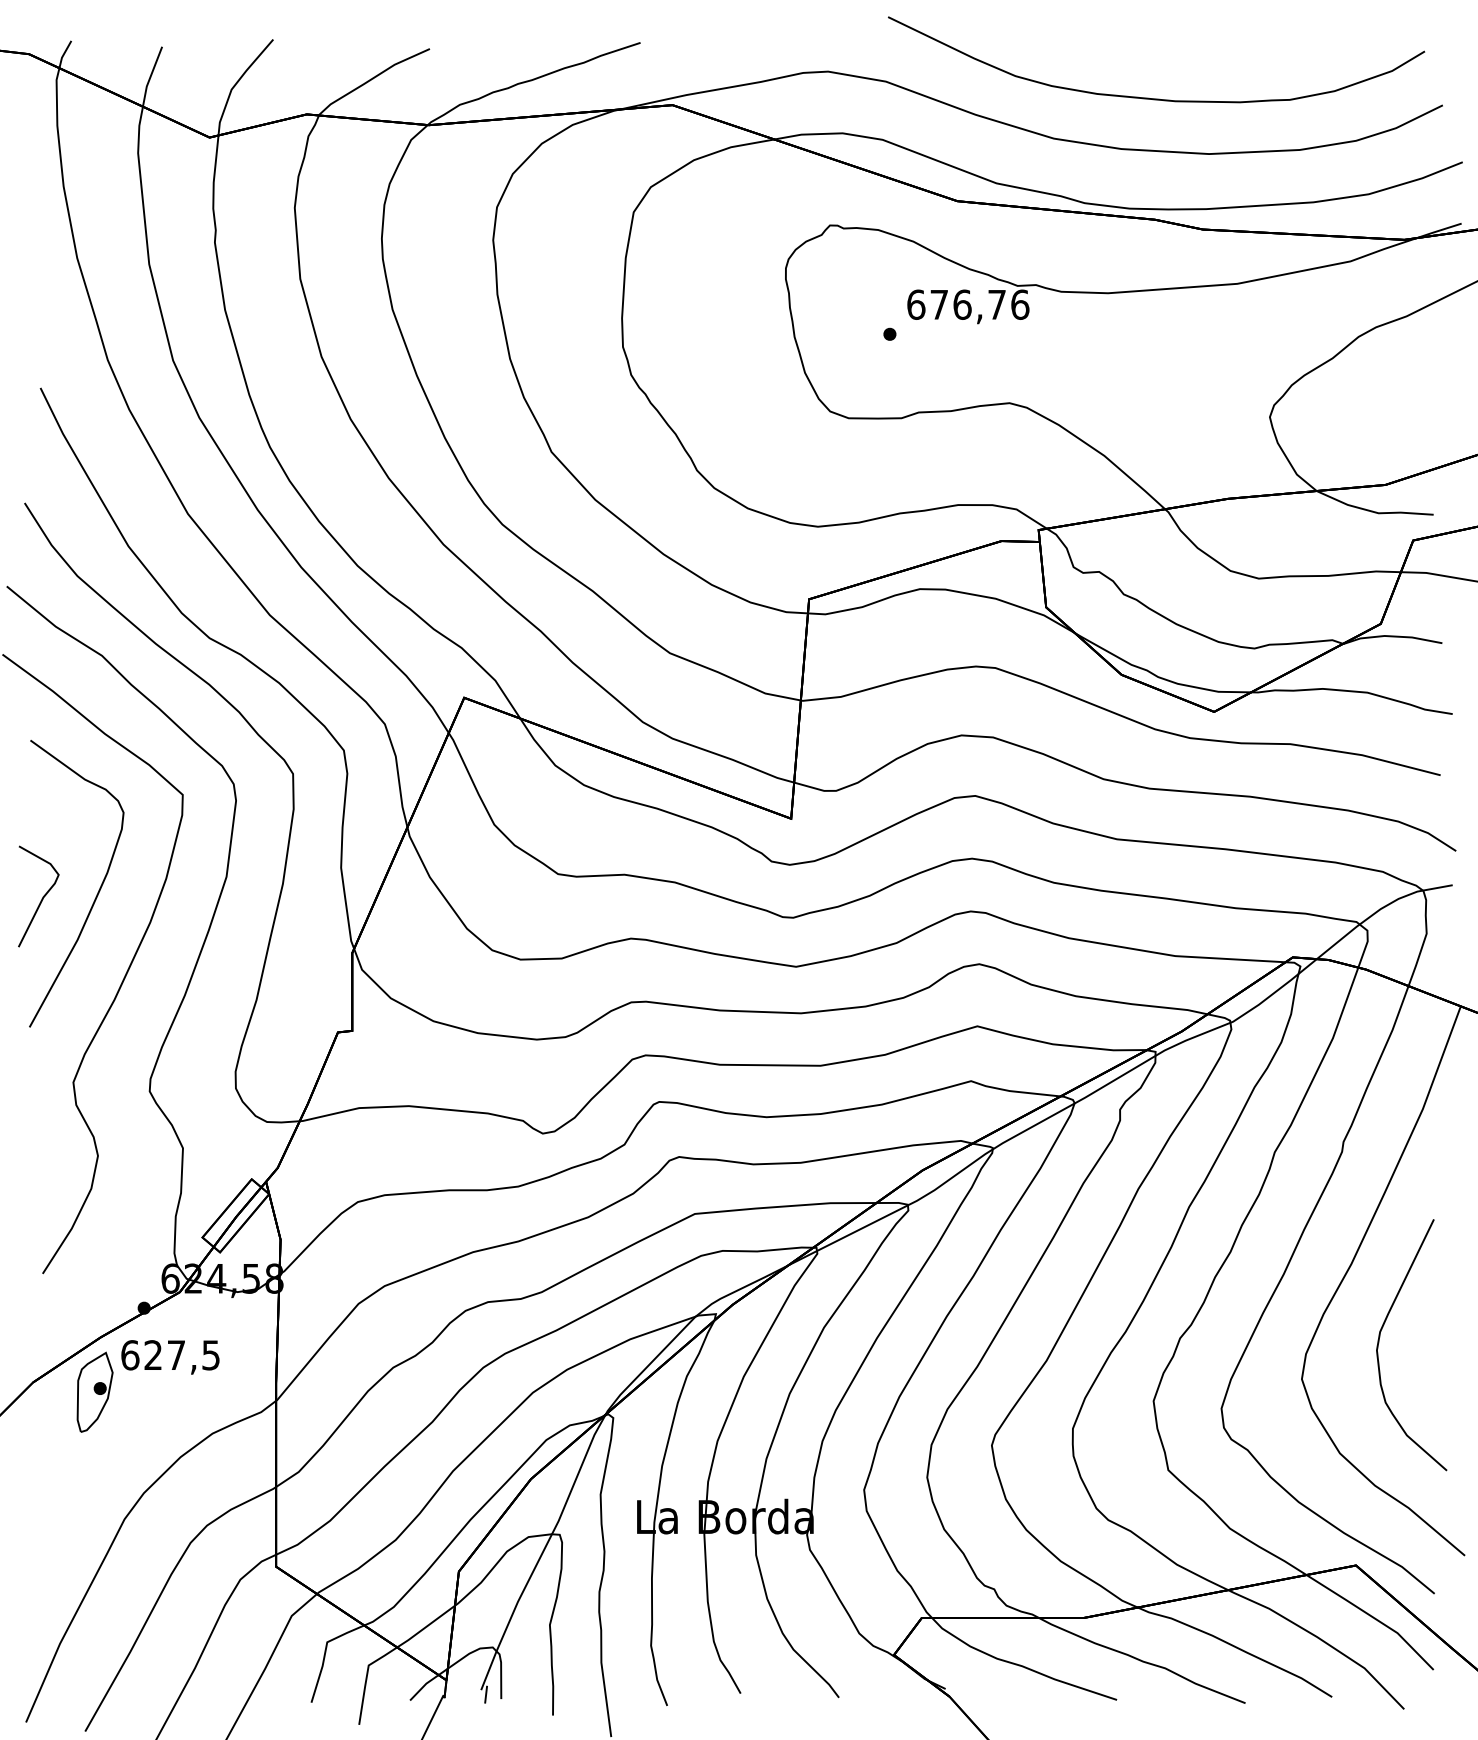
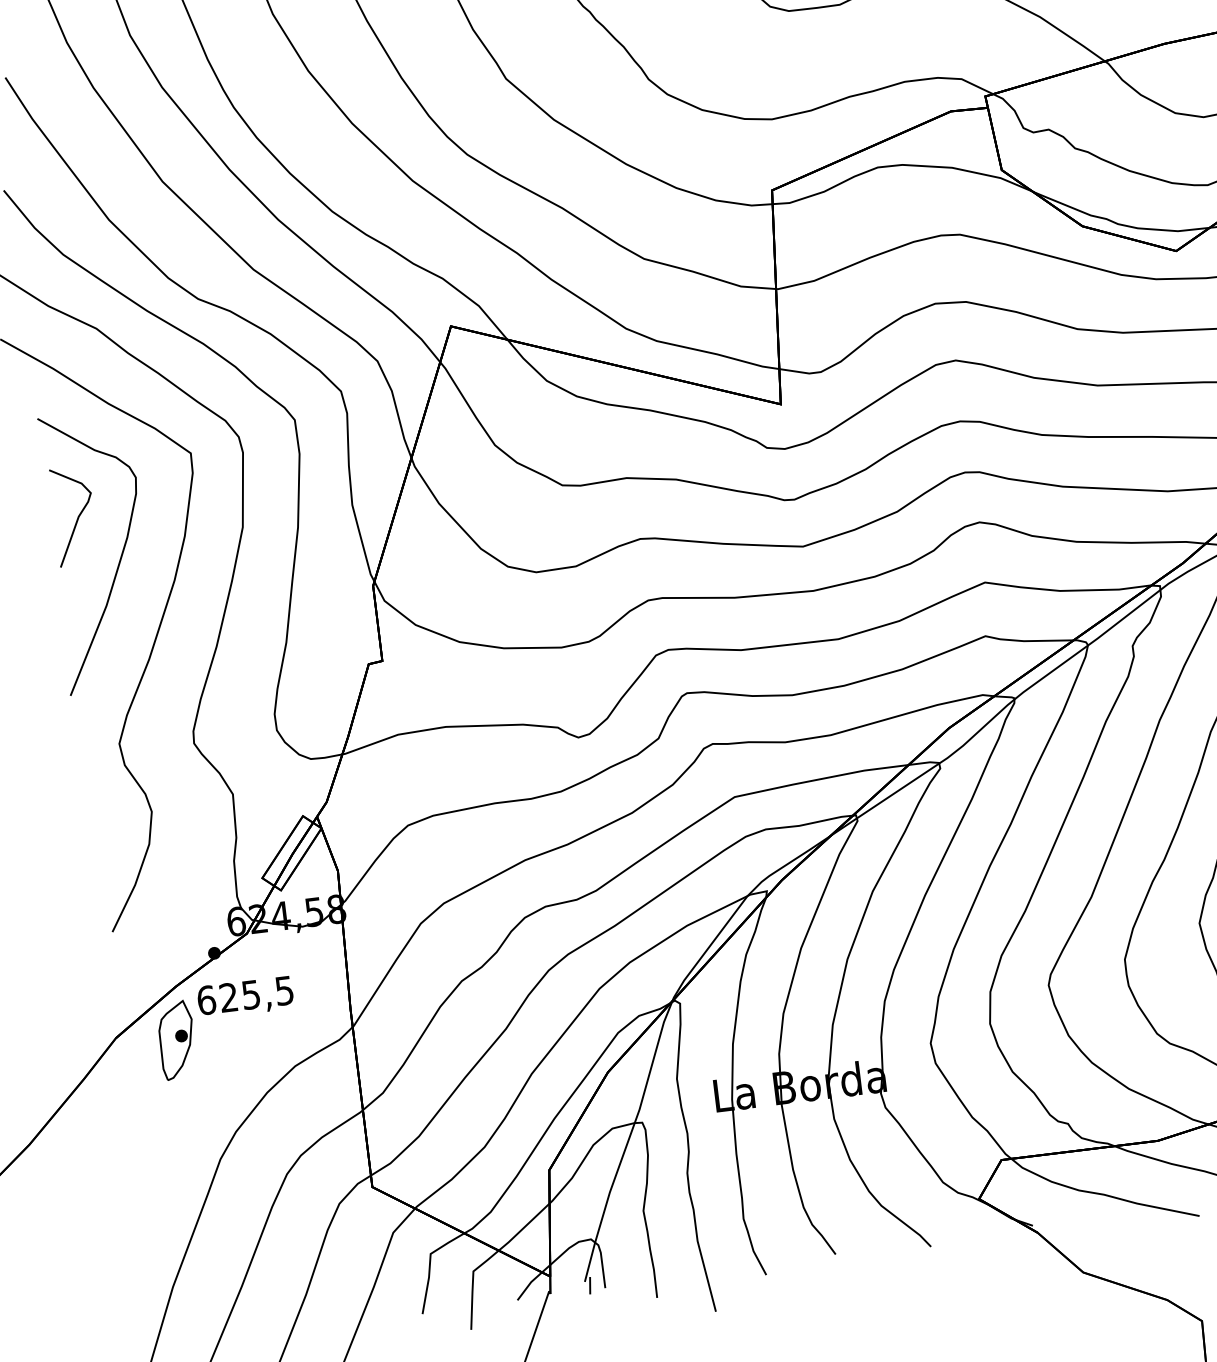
curve: (41, 898) -> (77, 517), moved
text: (175, 1355) -> (250, 995), 627,5 -> 625,5

